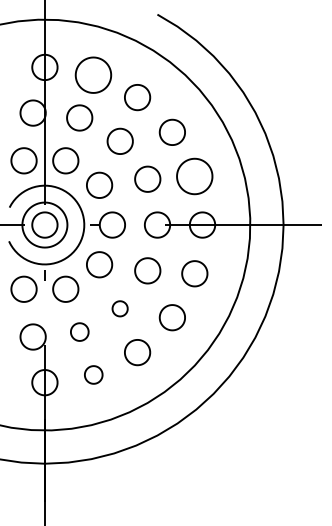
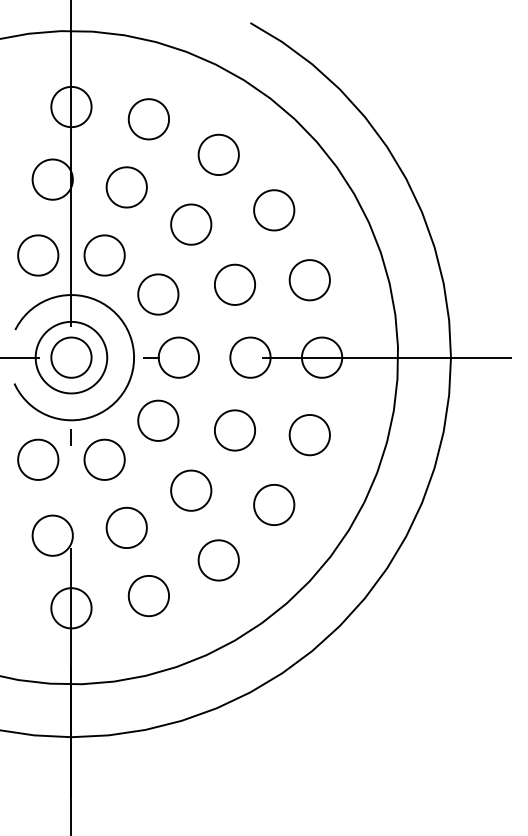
part: (93, 74) -> (148, 118), size x0.71
part: (194, 175) -> (309, 278), size x0.71
part: (119, 308) -> (190, 490), size x1.67
part: (79, 331) -> (126, 526), size x1.43
part: (93, 374) -> (148, 595), size x1.43

